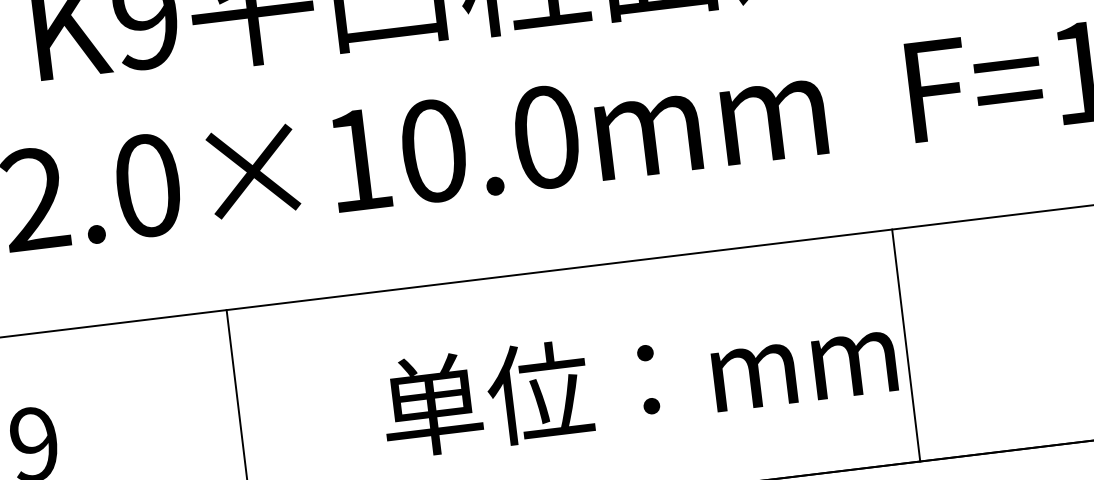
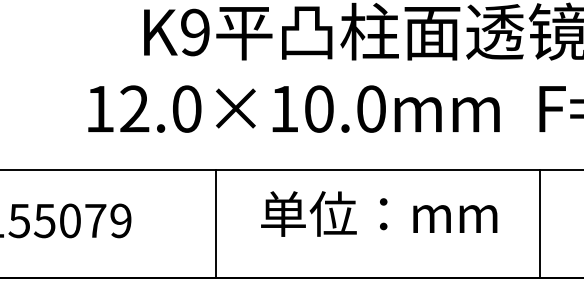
line: (907, 344) -> (540, 223), moved
text: (639, 379) -> (379, 213), moved

